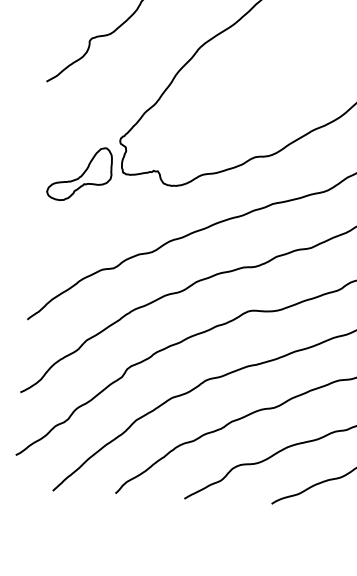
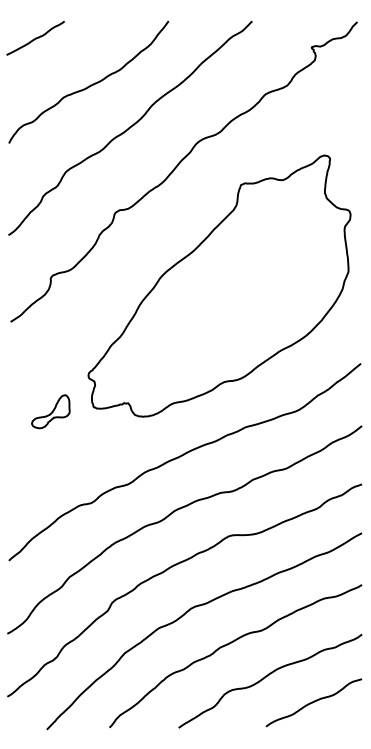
part: (79, 173) -> (50, 411), size x0.6

